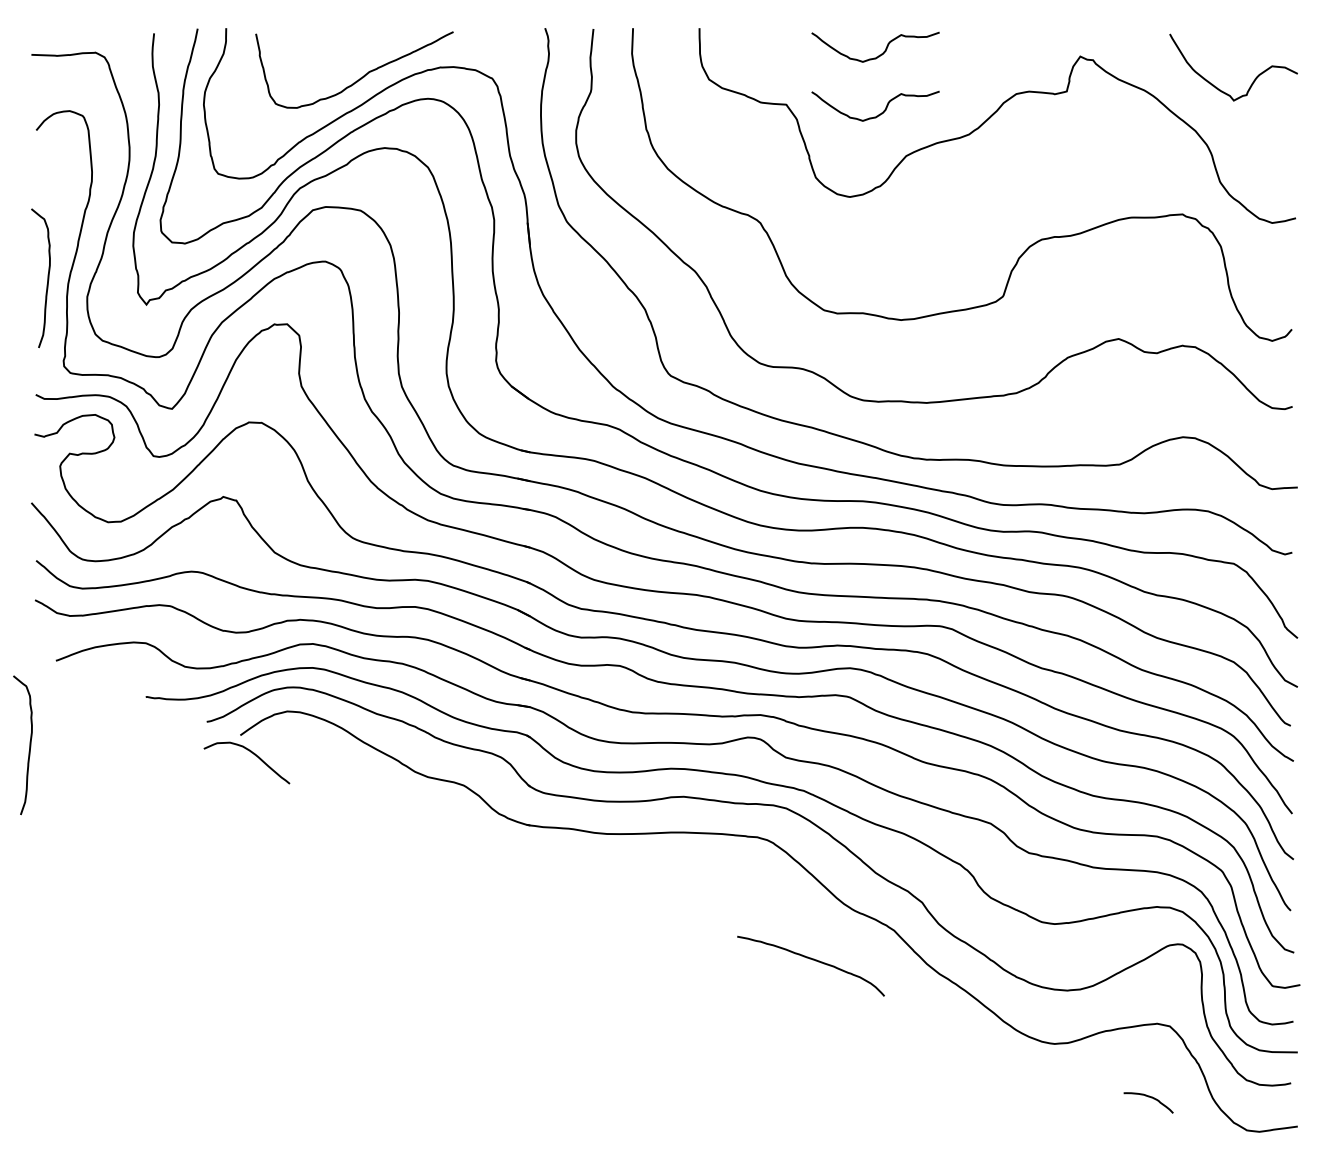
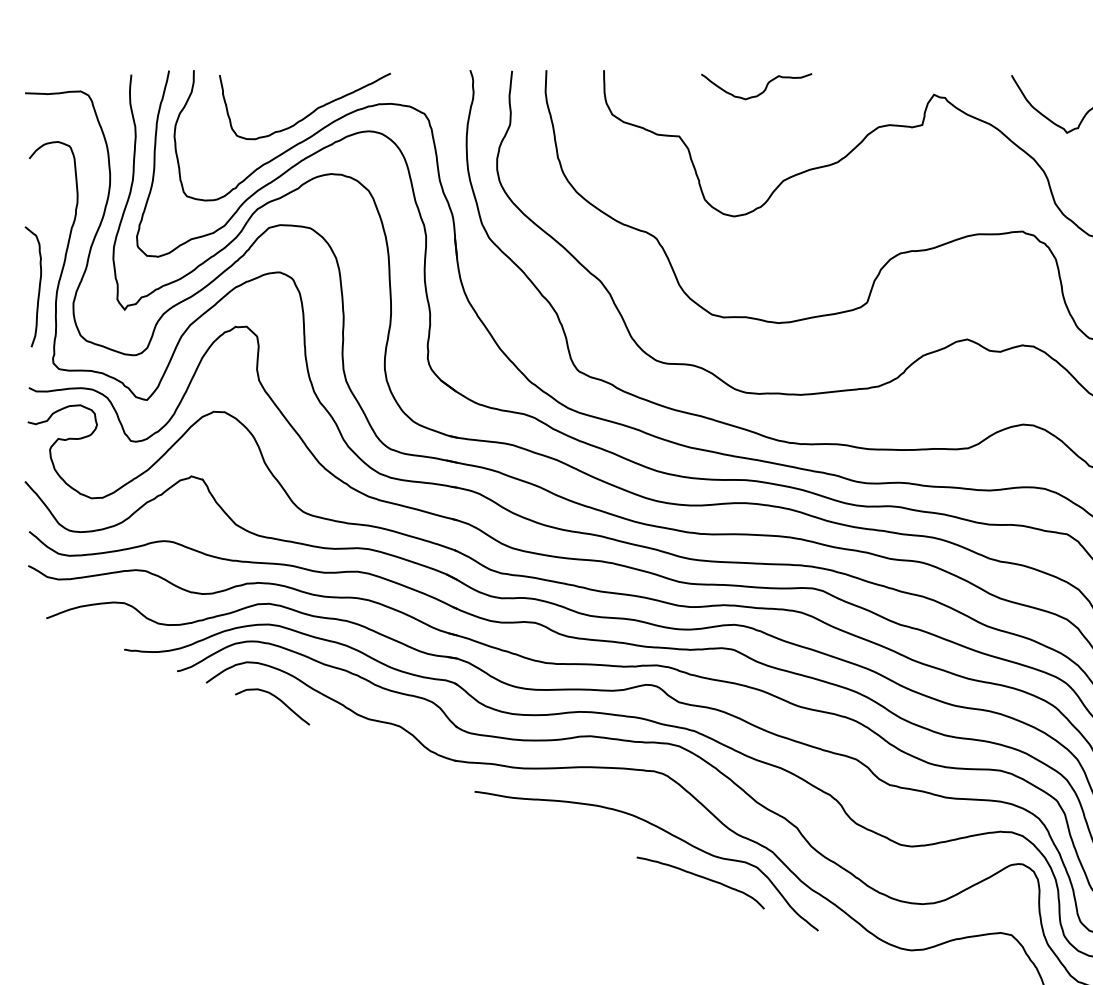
curve: (879, 113) -> (760, 144), removed
curve: (29, 745) -> (23, 691), removed
curve: (251, 753) -> (276, 698), moved
curve: (766, 905) -> (662, 830), added

